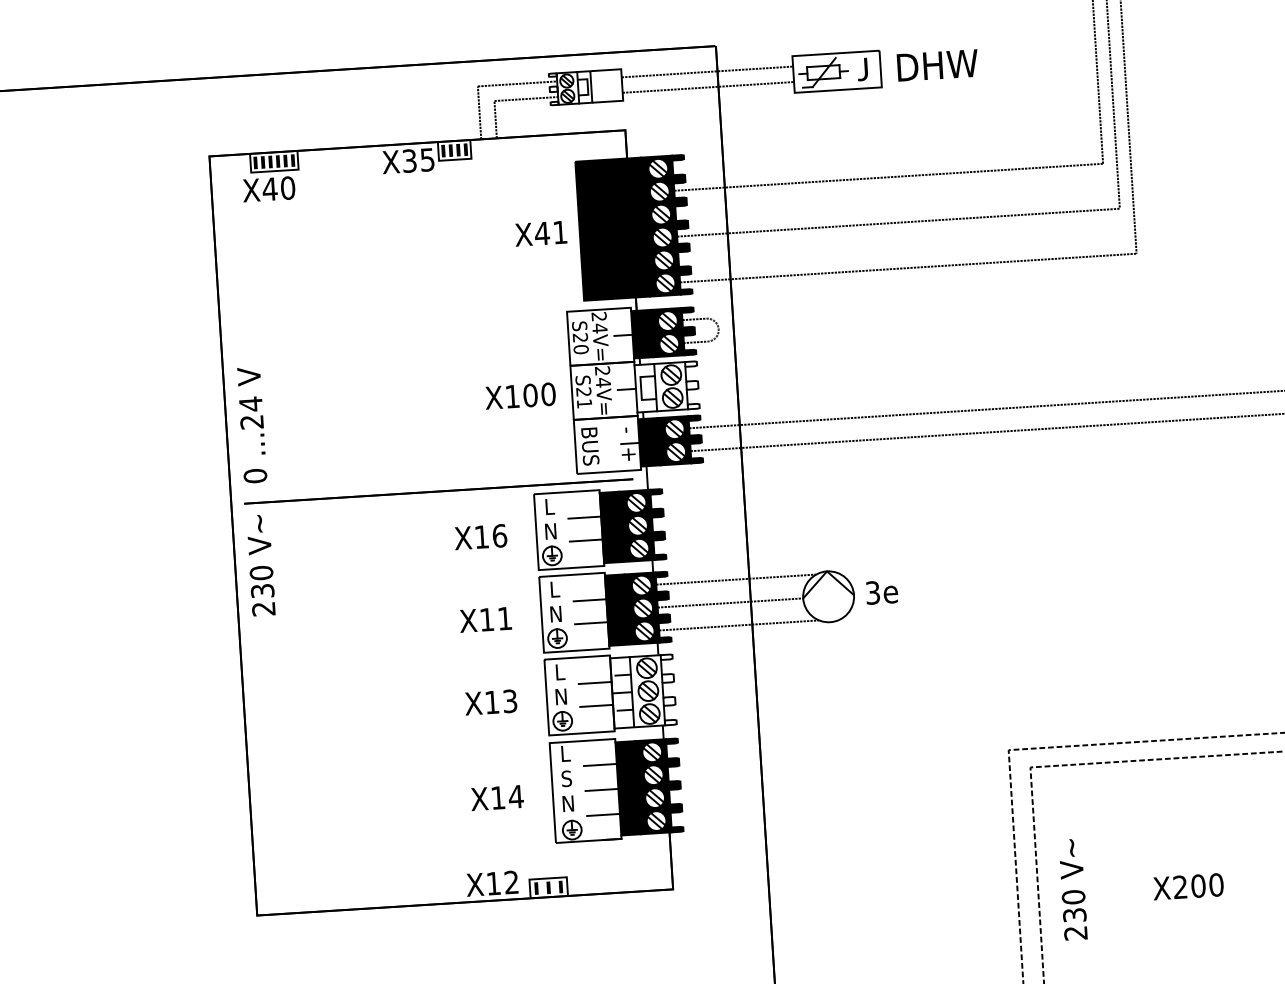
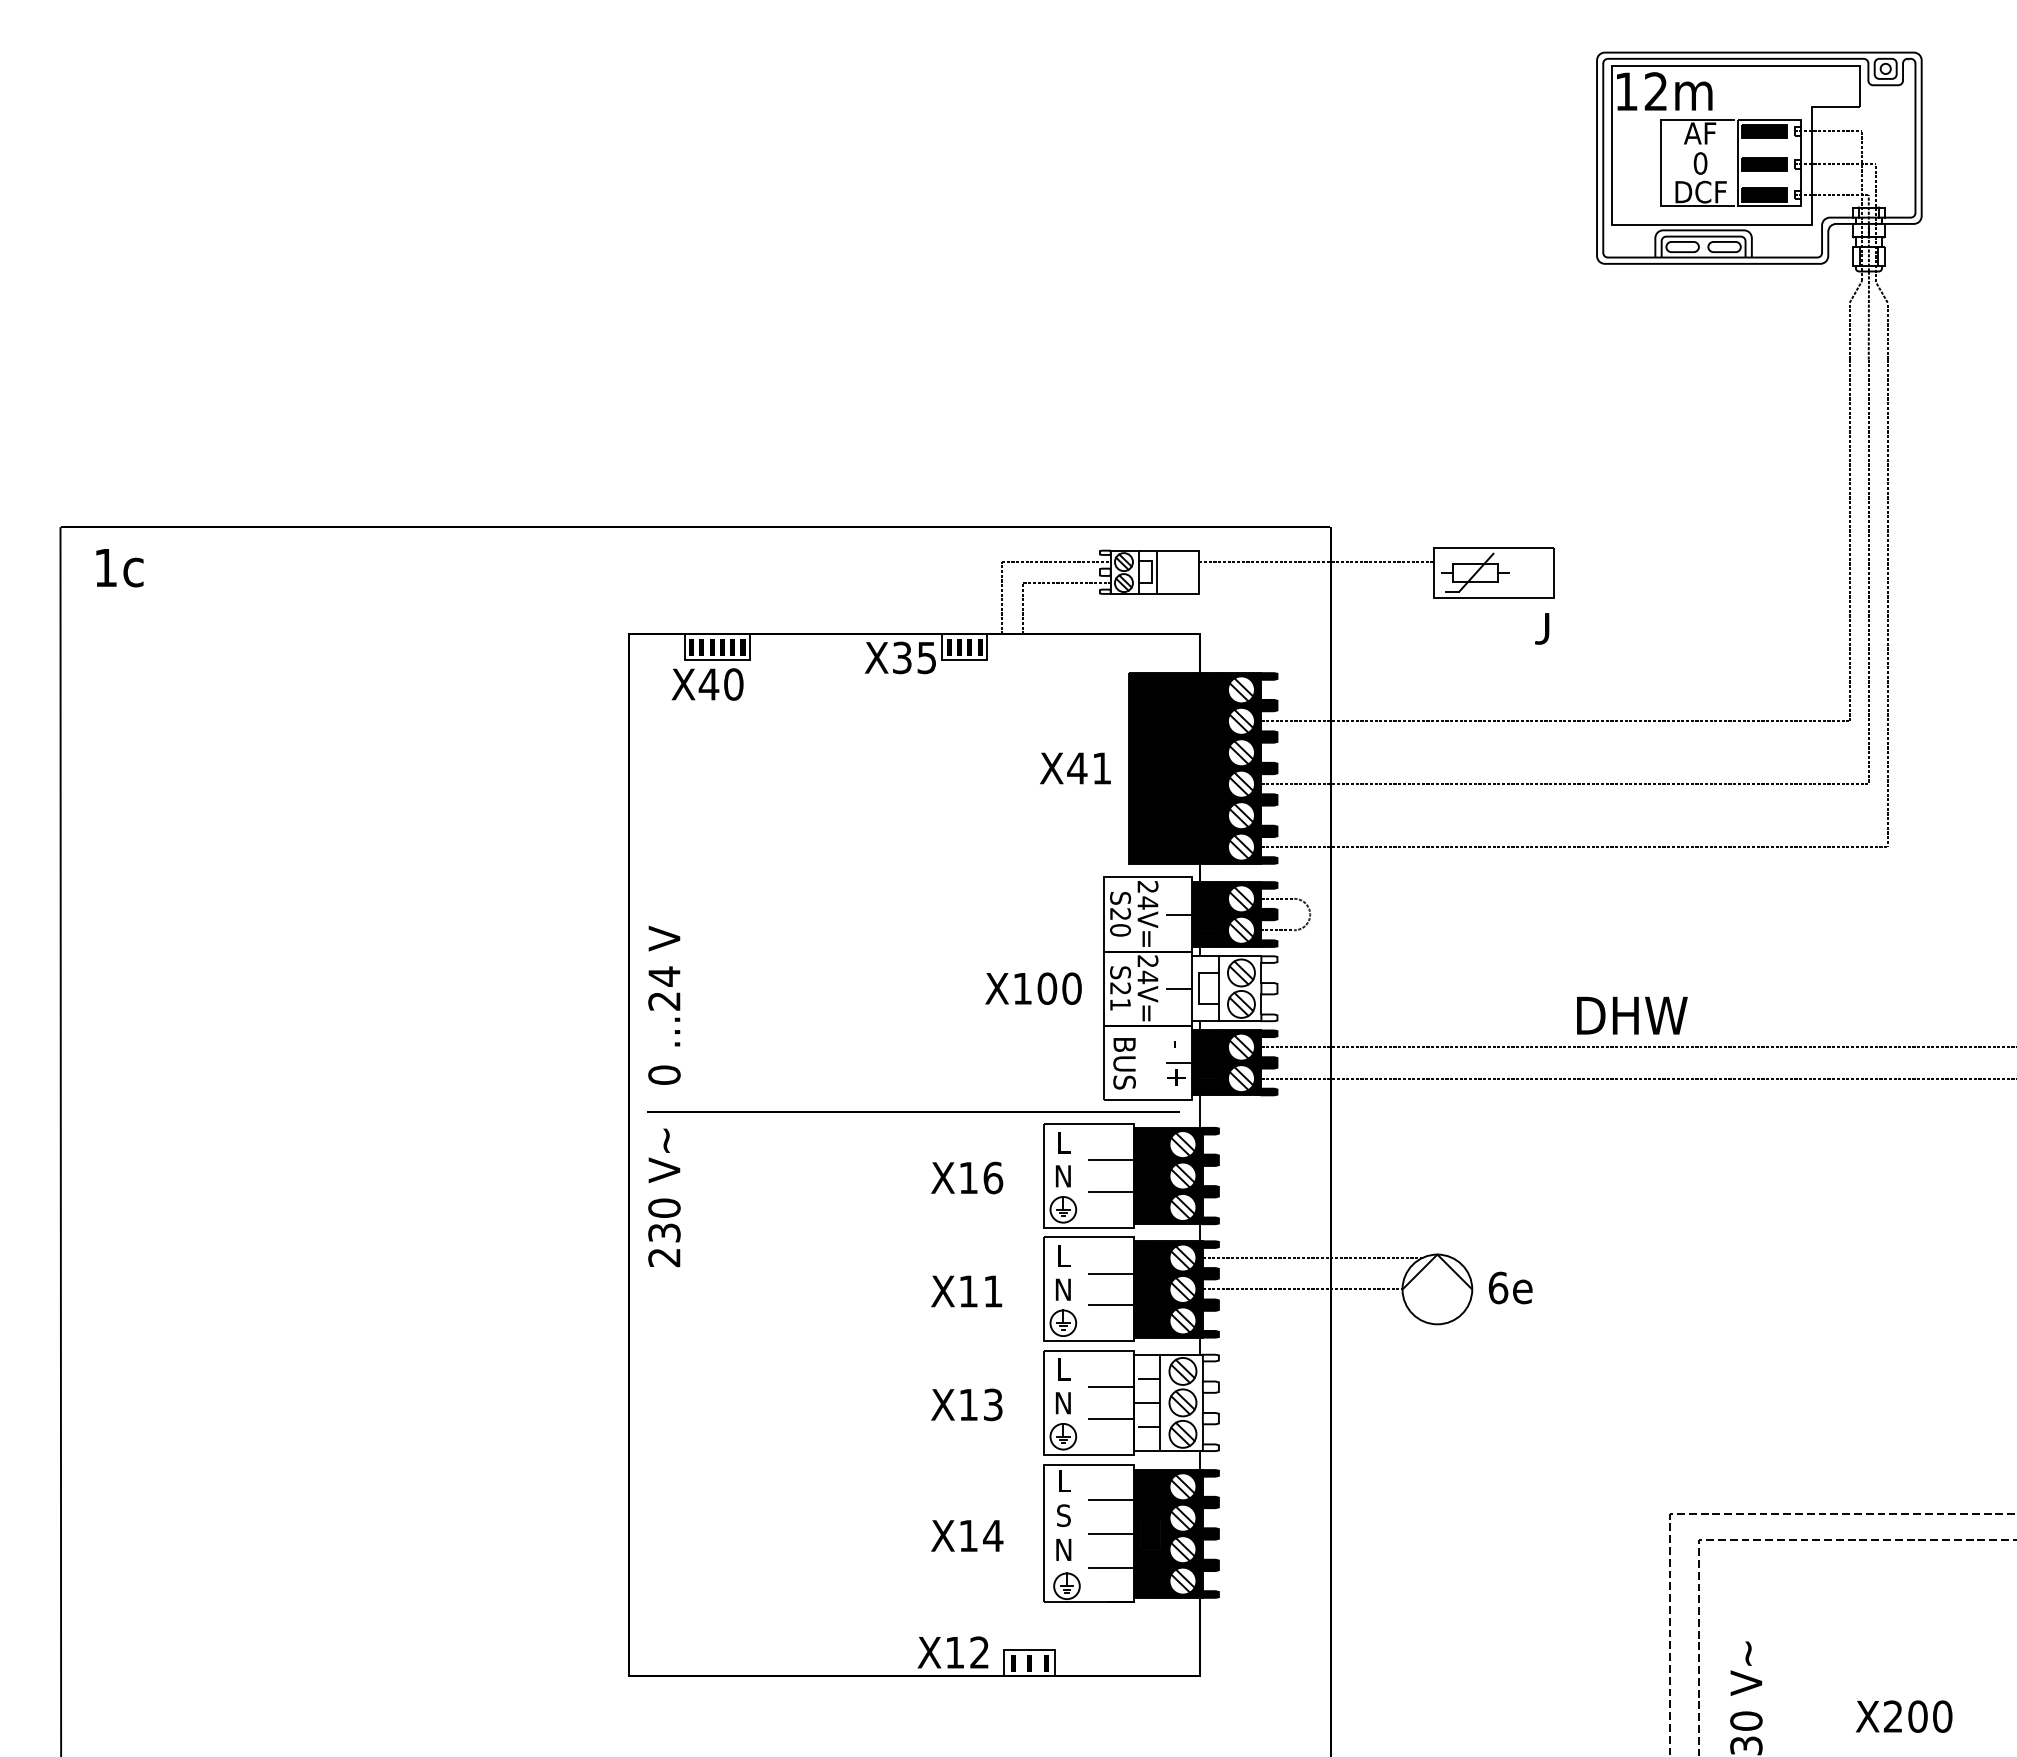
text: (937, 65) -> (1632, 1015), moved
text: (862, 69) -> (1542, 628), moved
line: (708, 87) -> (1316, 583), removed
text: (873, 592) -> (1498, 1287), 3e -> 6e
line: (739, 625) -> (1312, 1320), removed

